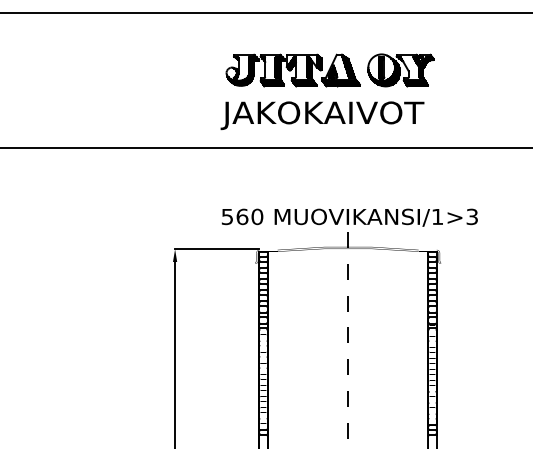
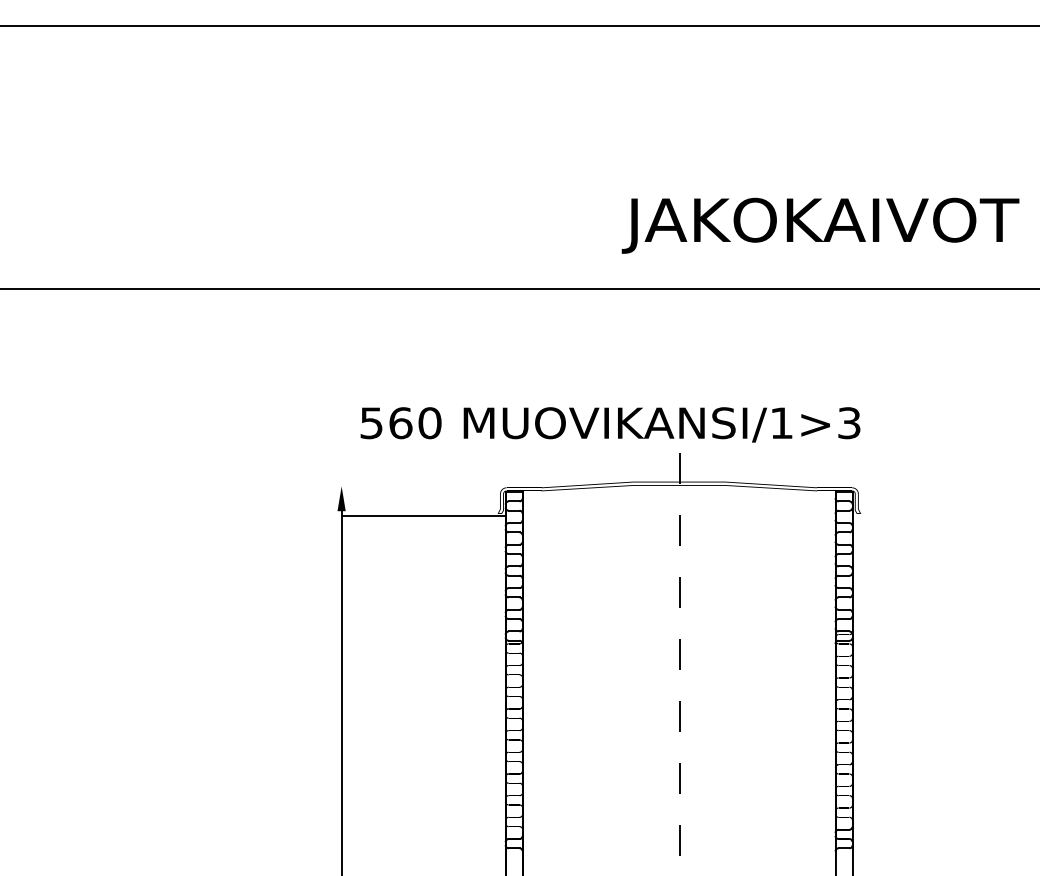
part: (329, 70) -> (642, 137), removed
text: (322, 115) -> (820, 225), moved
text: (349, 217) -> (609, 424), moved
line: (216, 249) -> (422, 516), moved

